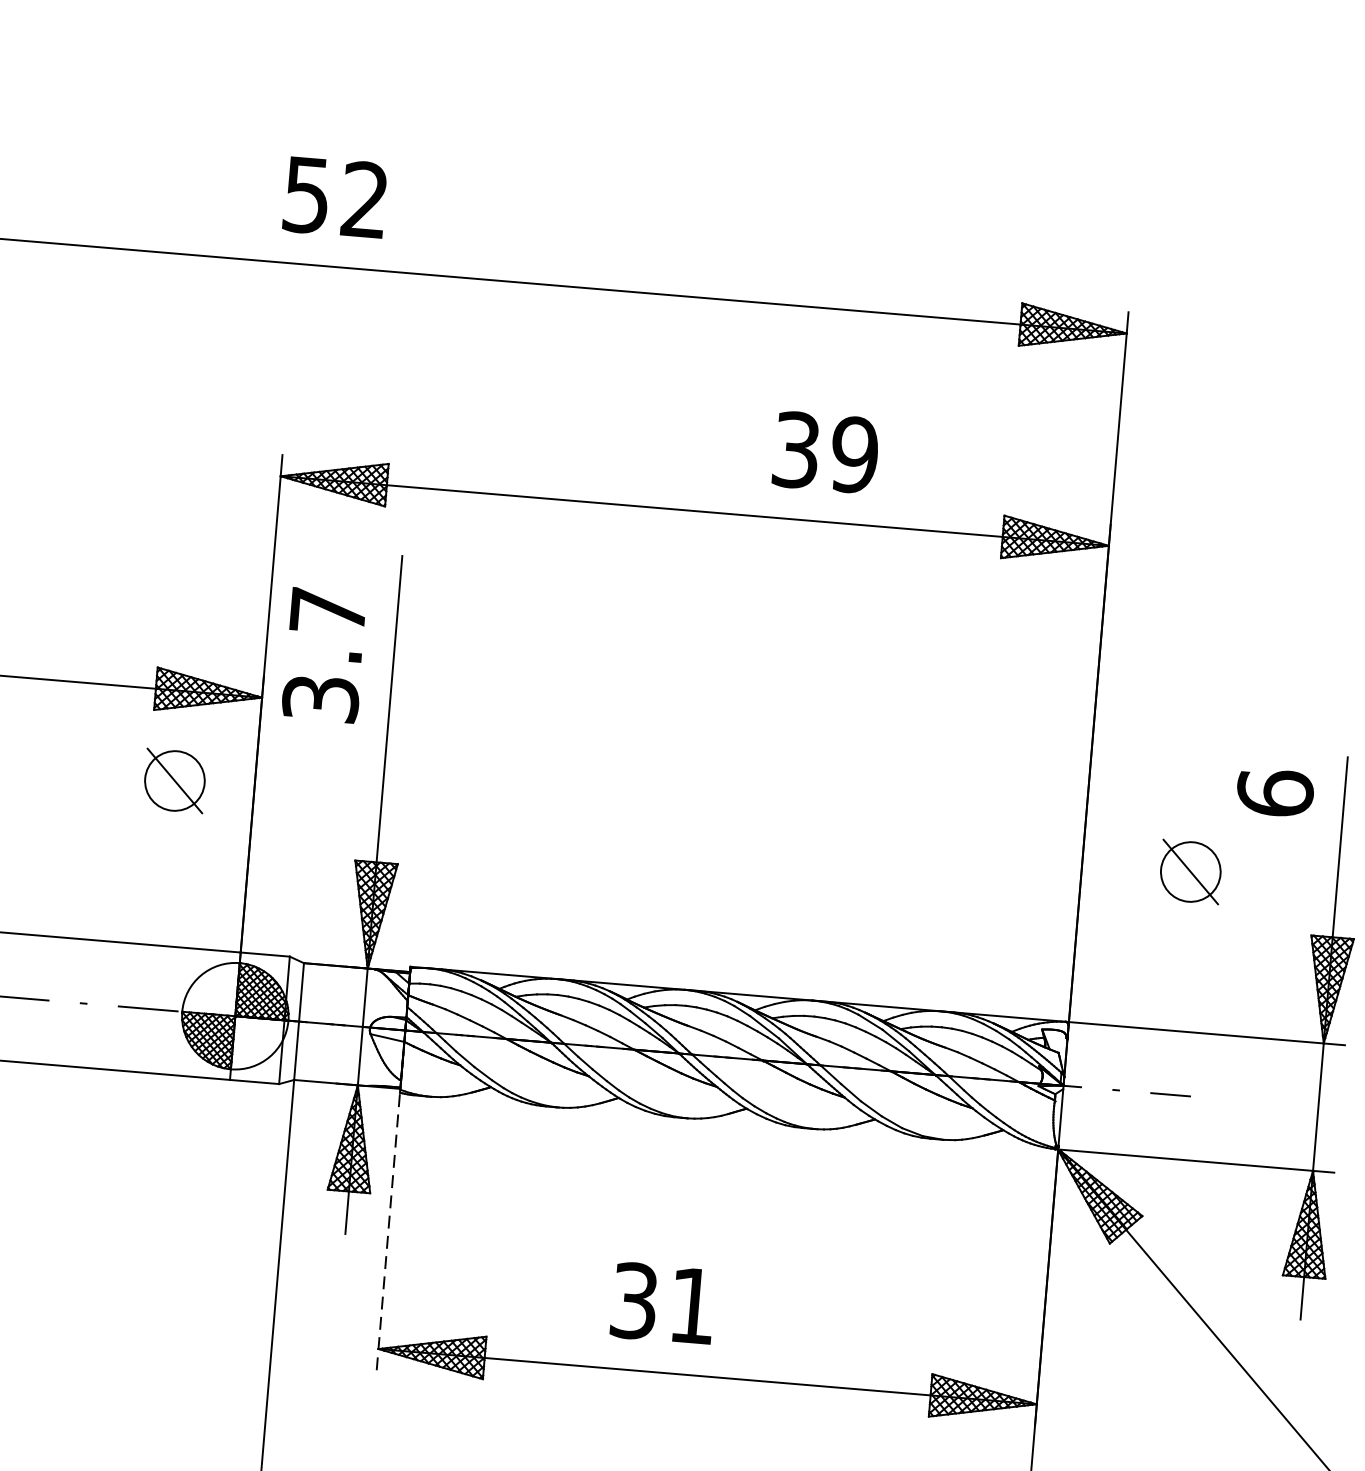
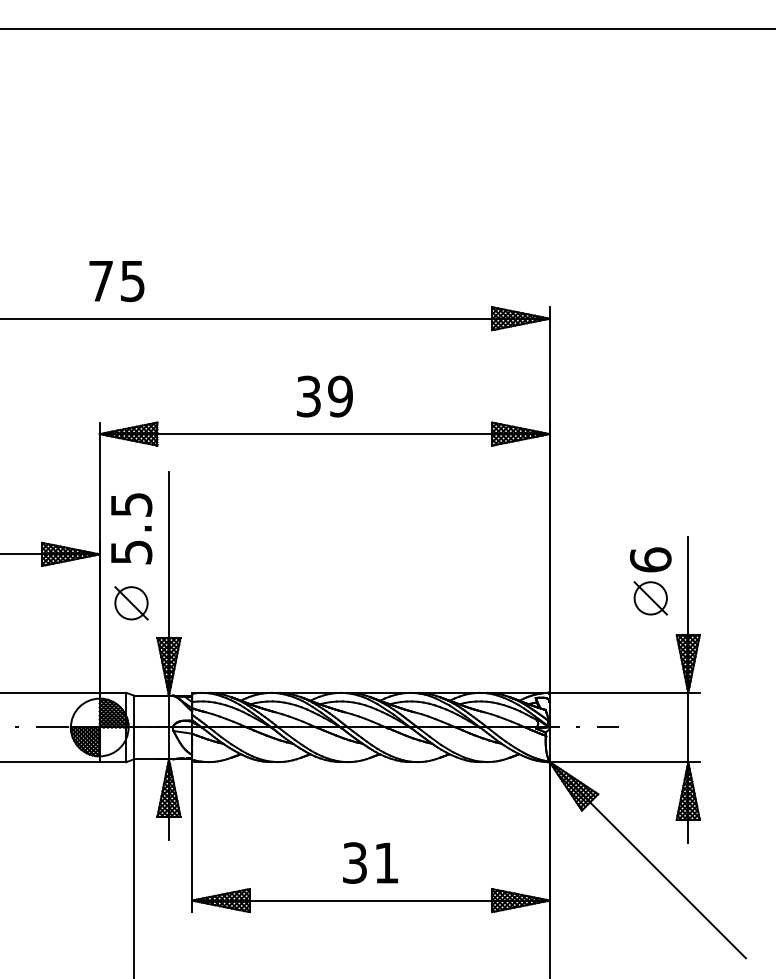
text: (335, 198) -> (116, 281), 52 -> 75
text: (825, 452) -> (324, 396), moved
text: (324, 654) -> (131, 528), 3.7 -> 5.5
part: (174, 781) -> (131, 603), moved
part: (1190, 872) -> (650, 598), moved
line: (389, 1233) -> (192, 837), dashed -> solid
text: (663, 1302) -> (370, 862), moved

